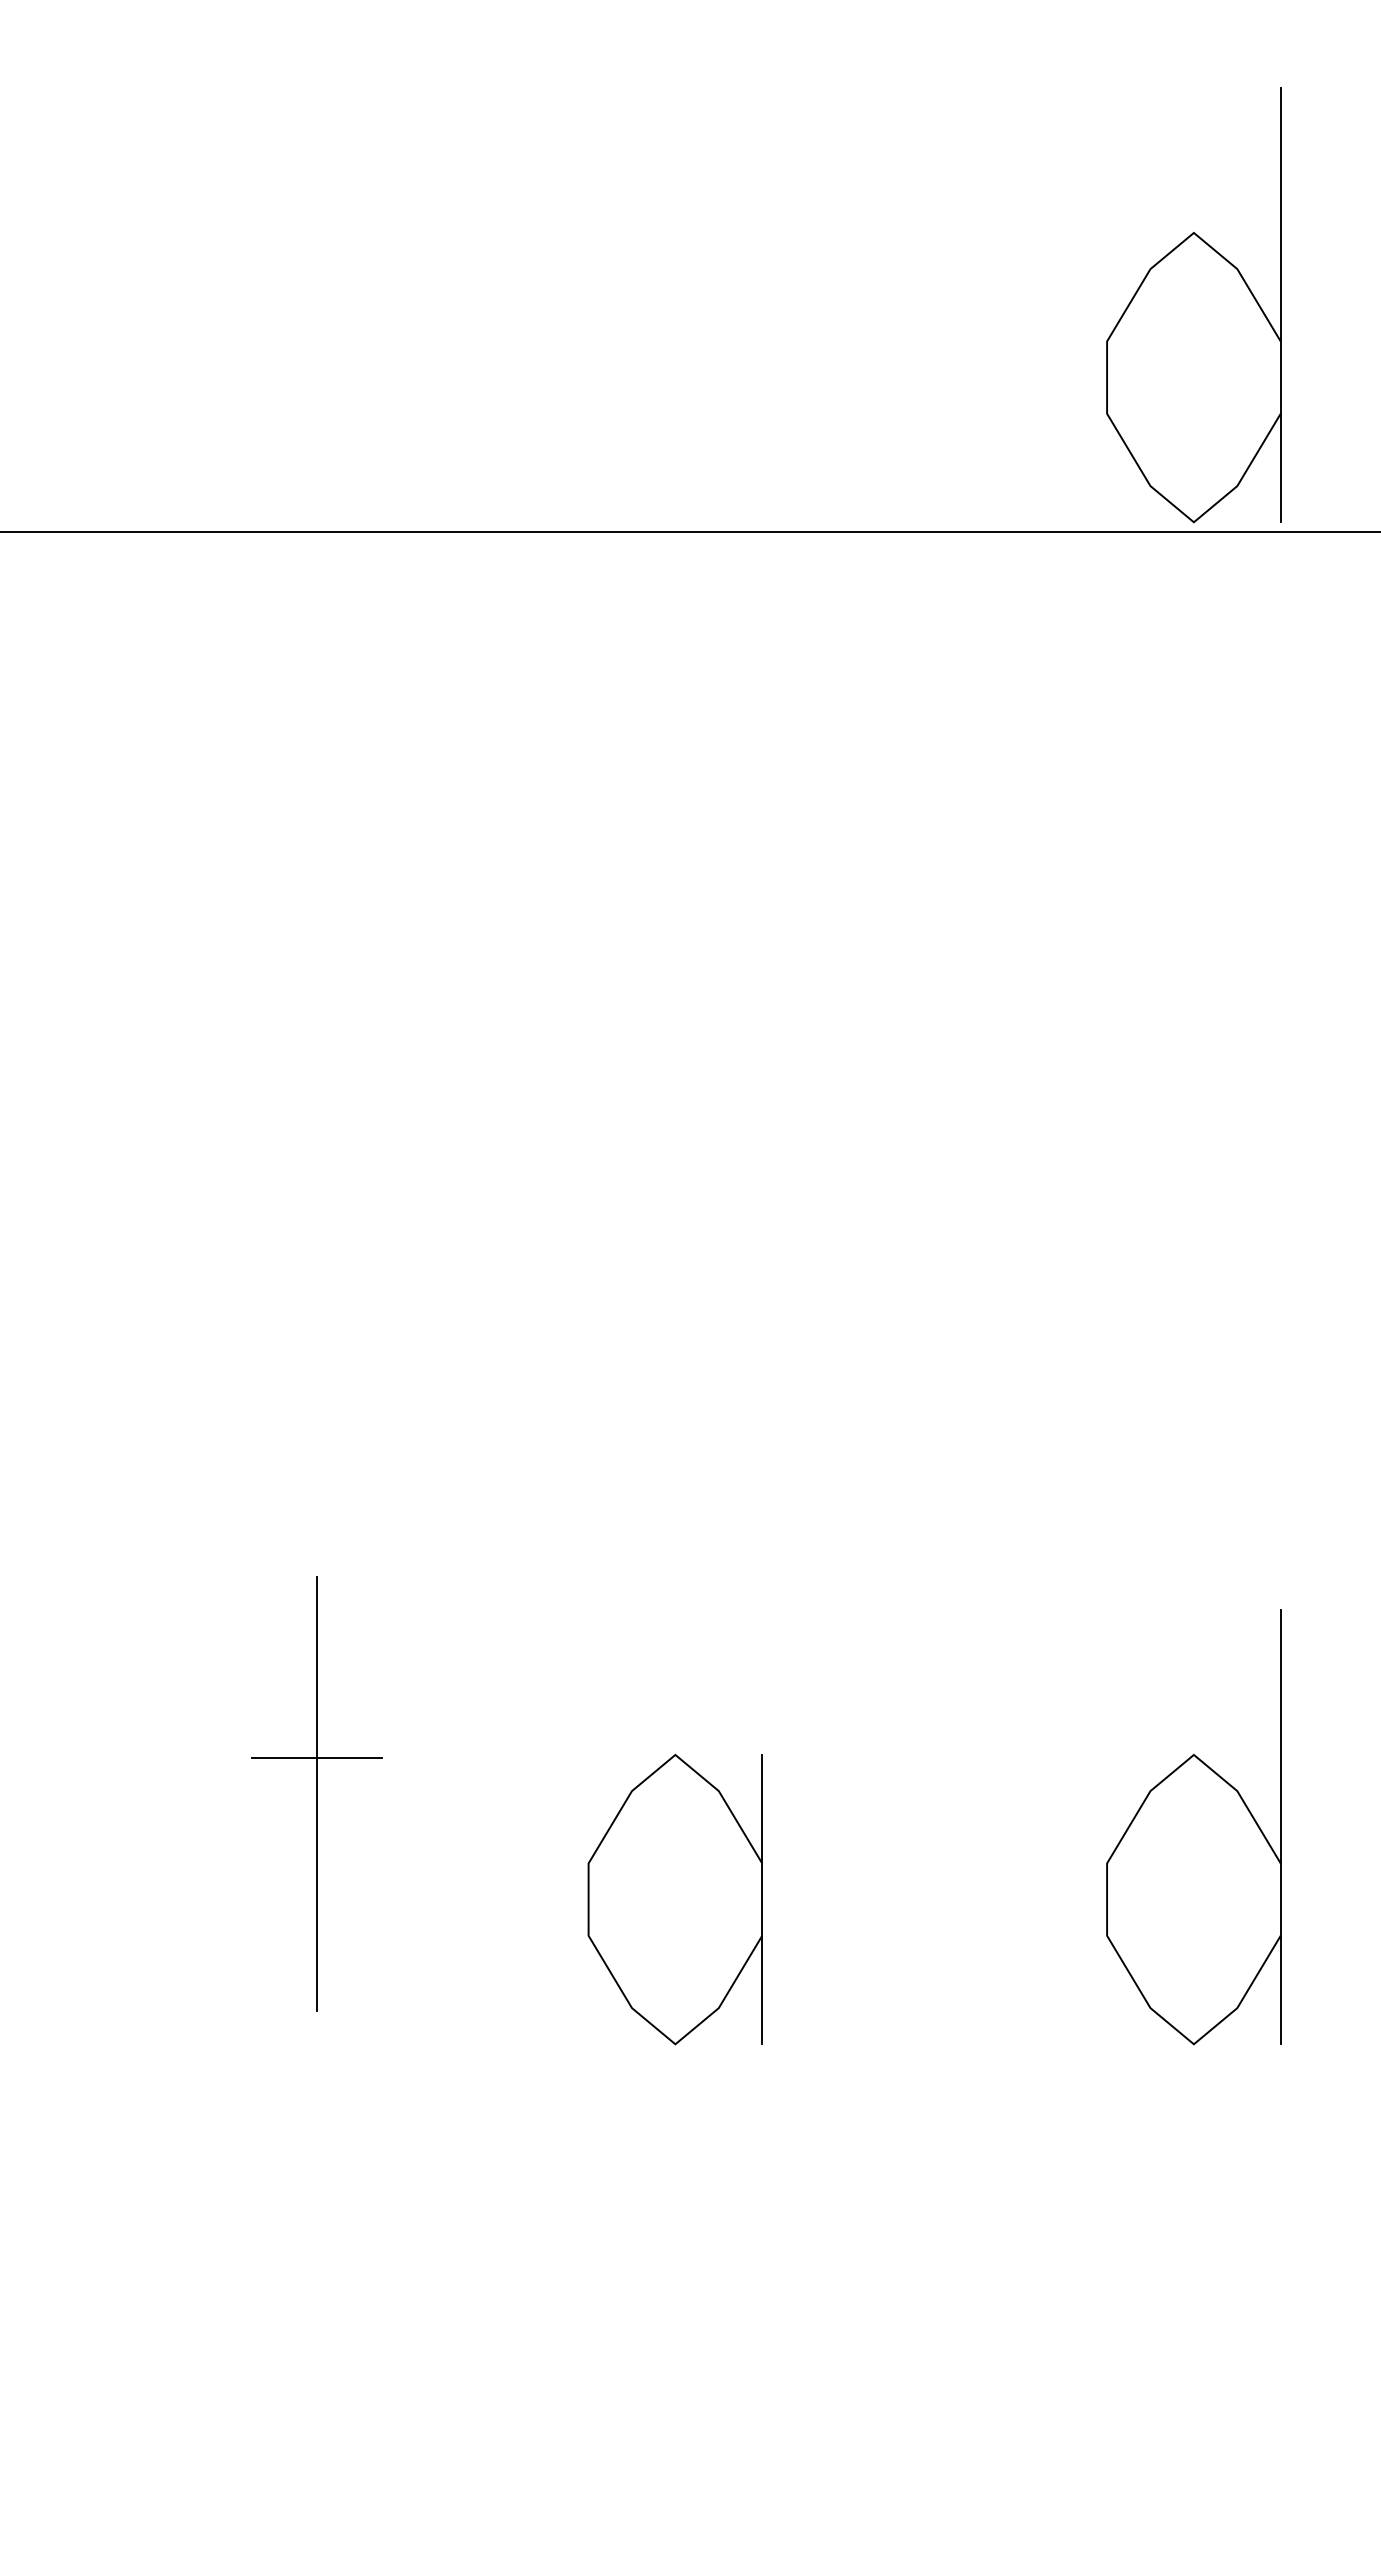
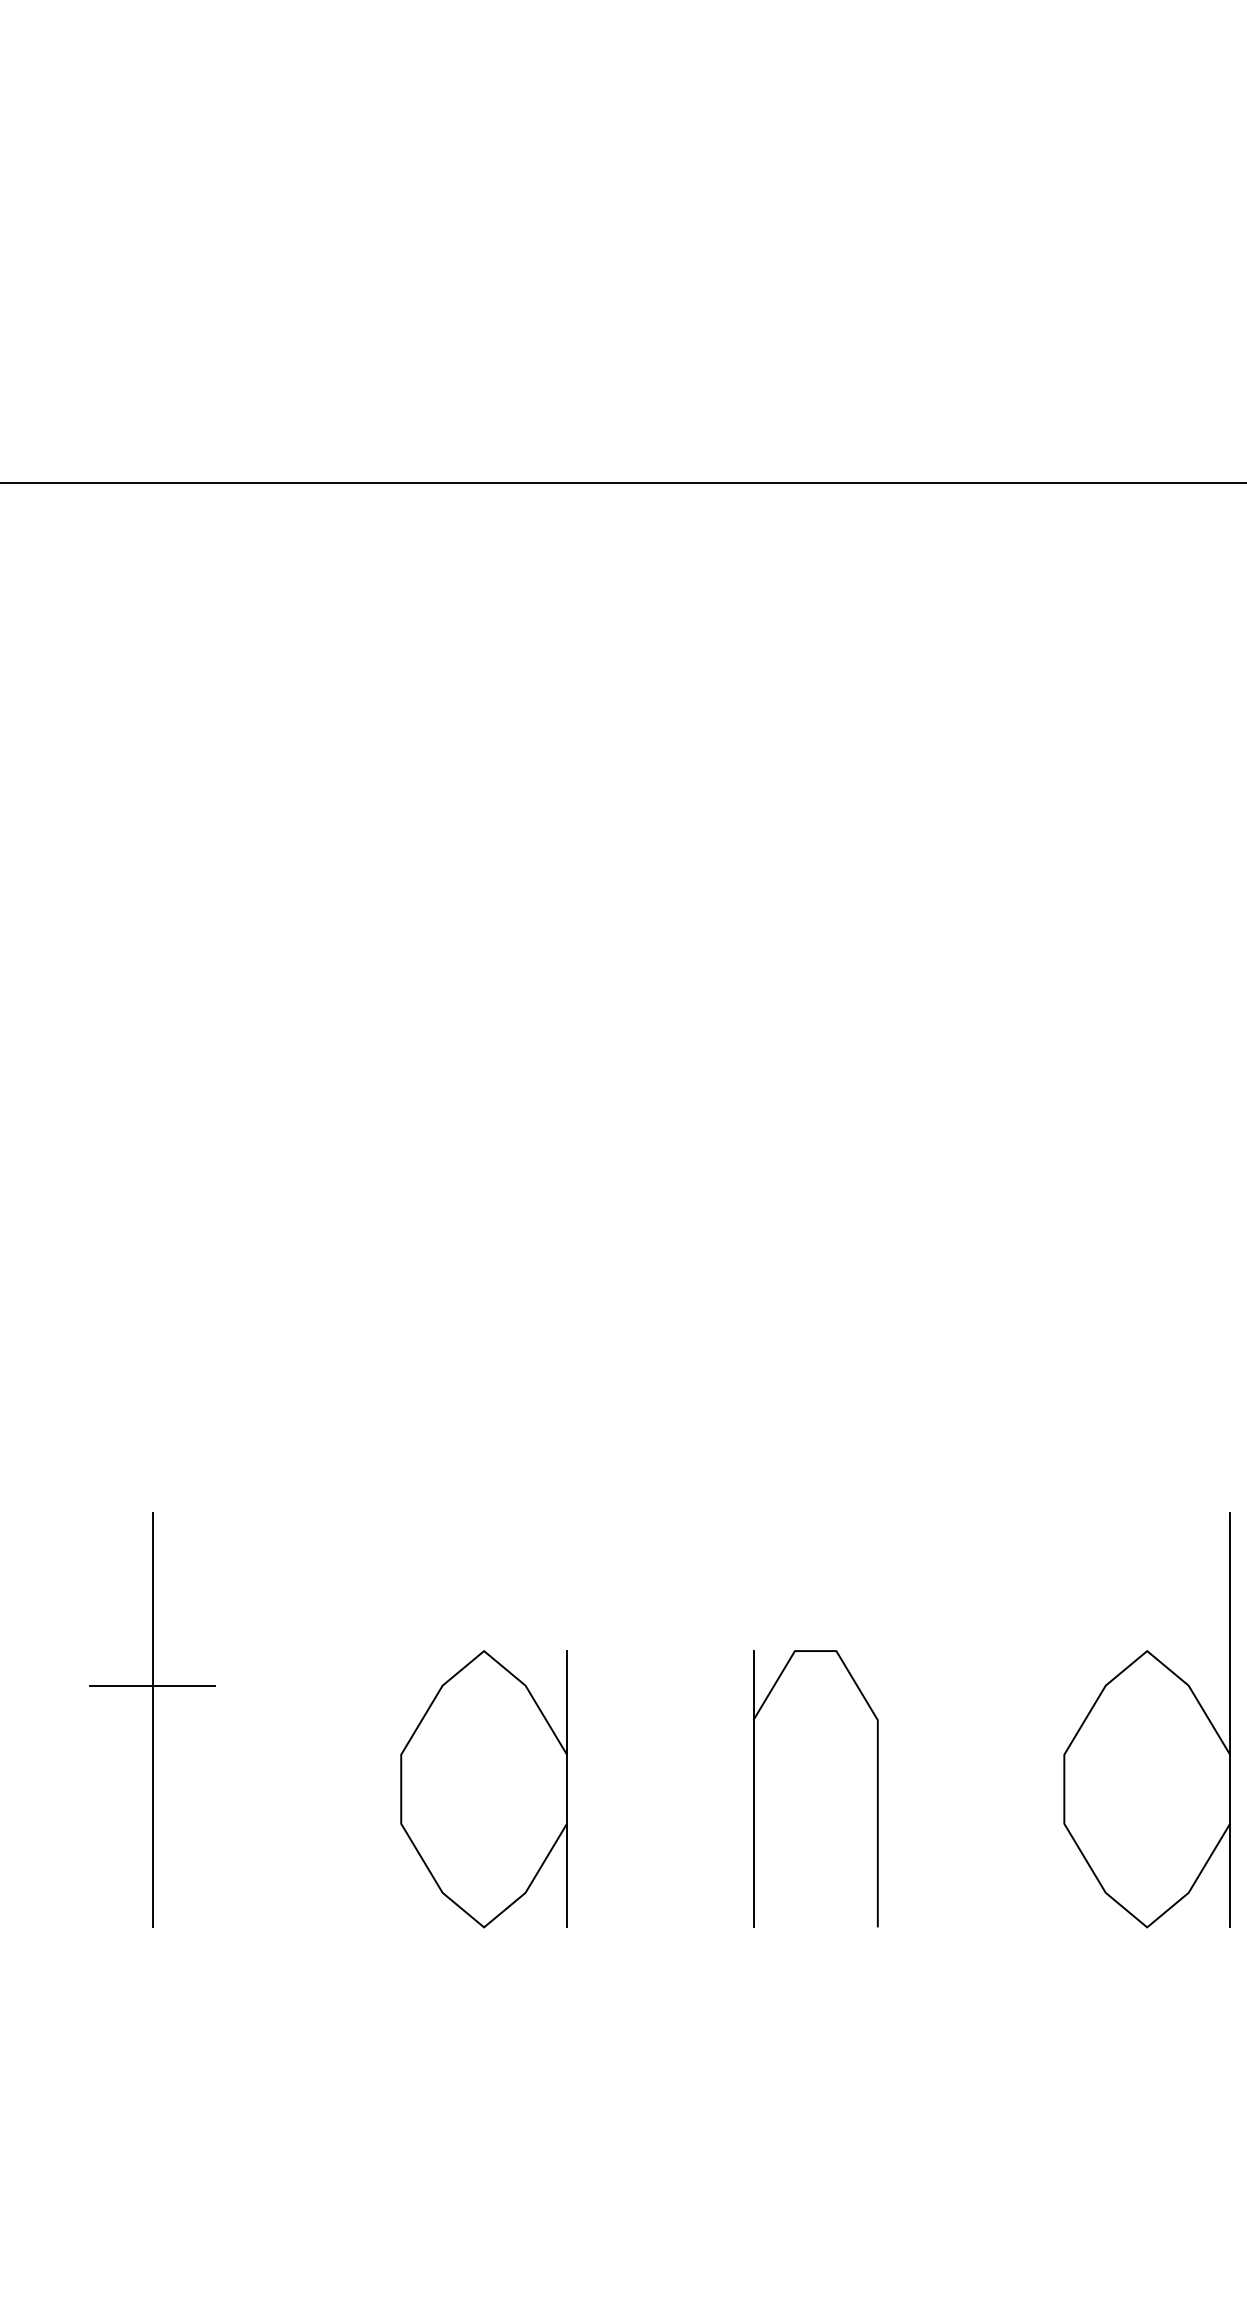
part: (1193, 305) -> (1146, 267), removed
part: (316, 1793) -> (151, 1719), moved
part: (674, 1899) -> (483, 1789), moved
part: (782, 1899) -> (754, 1789), added

